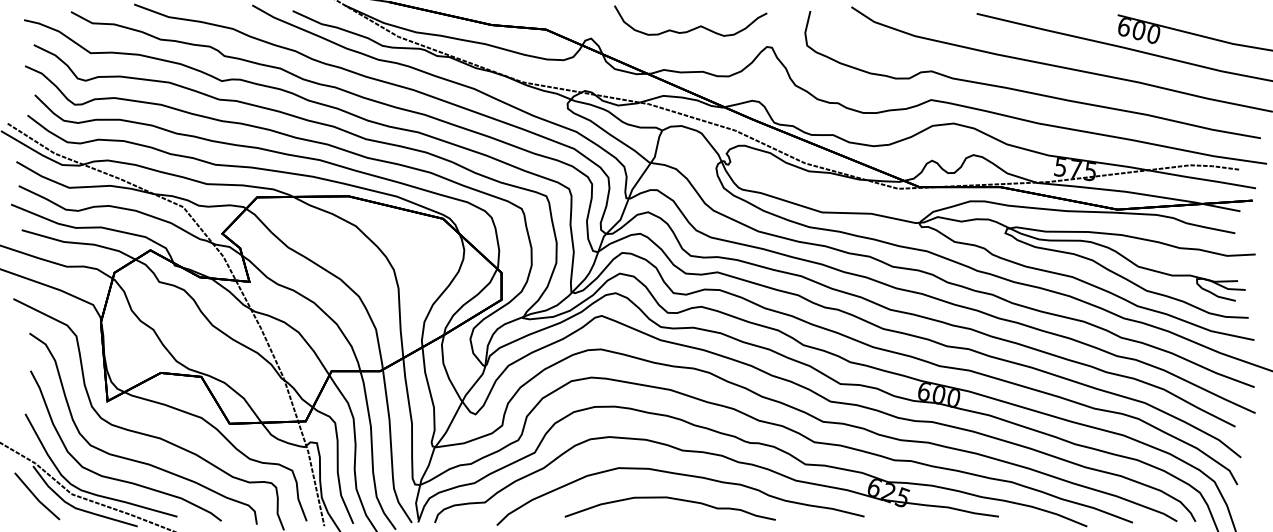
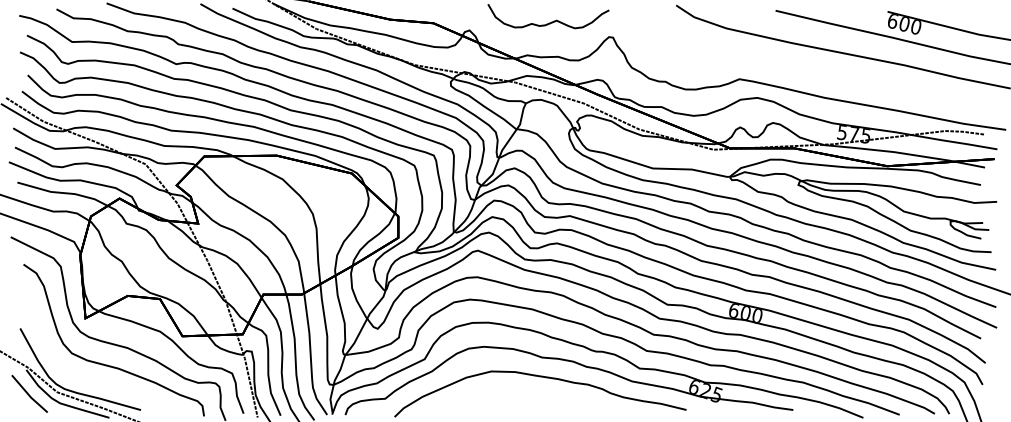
curve: (1030, 91) -> (818, 72), removed
curve: (117, 478) -> (93, 379), removed
curve: (671, 499) -> (533, 396), removed

